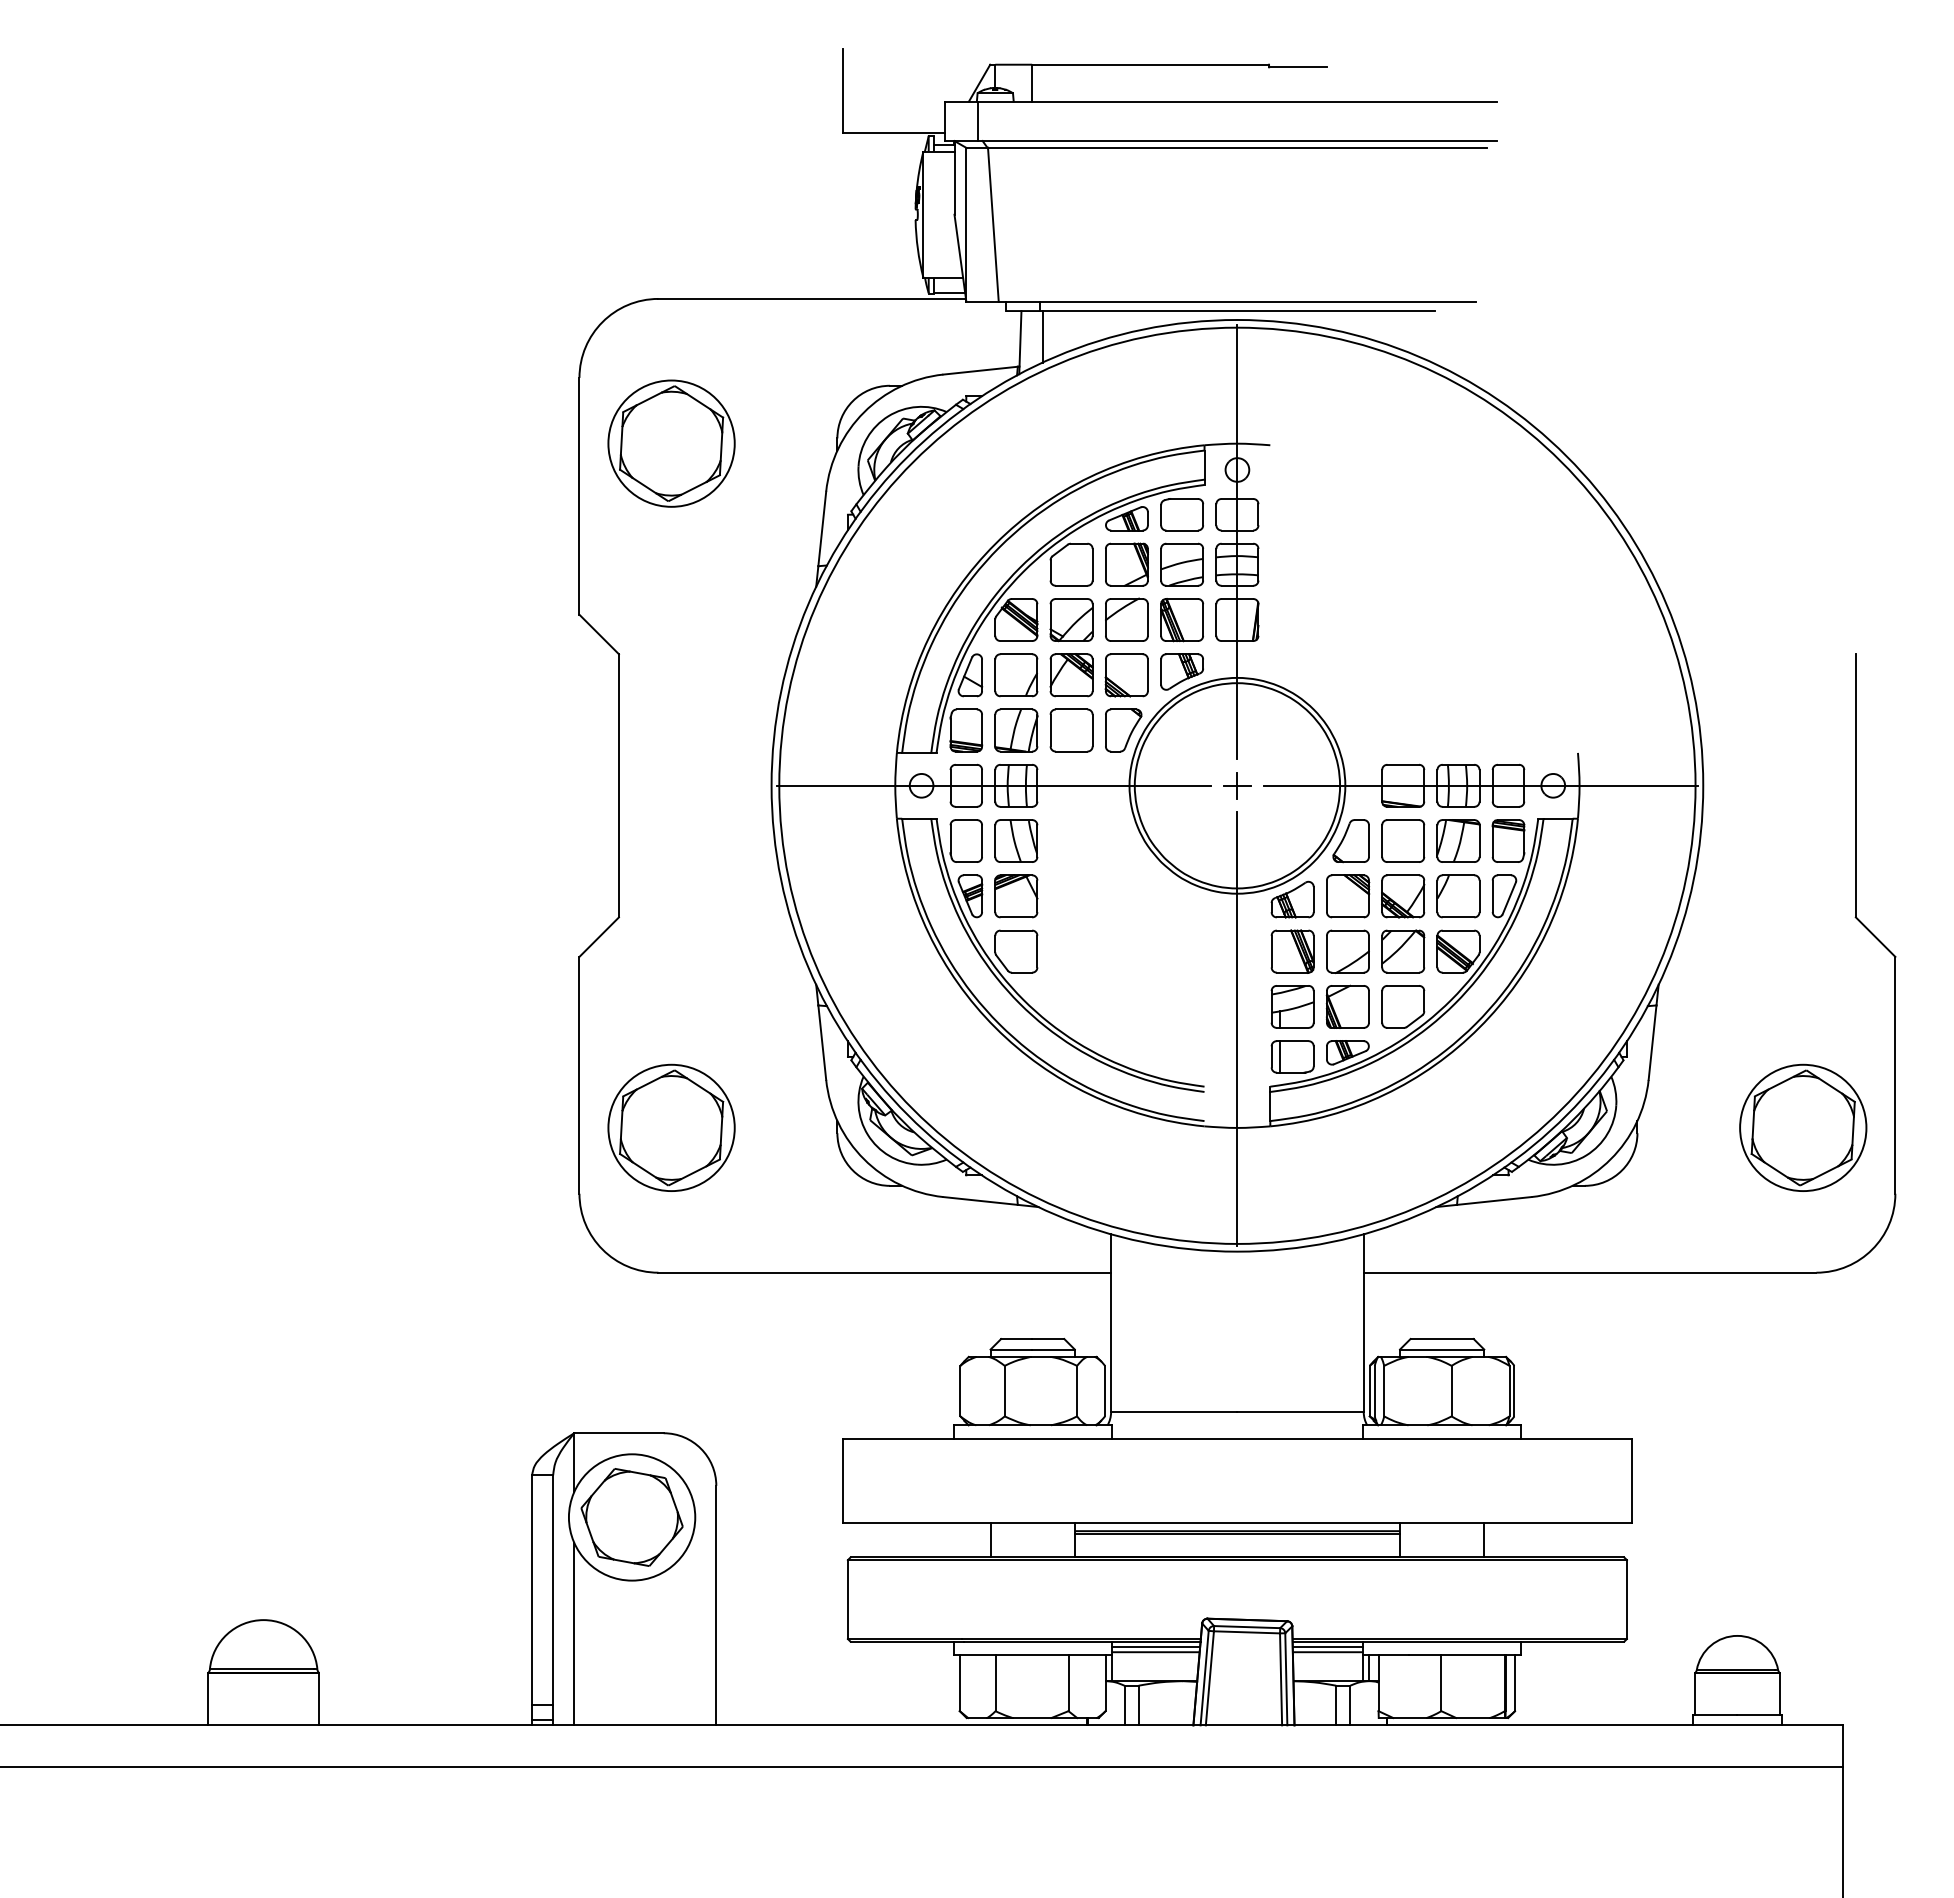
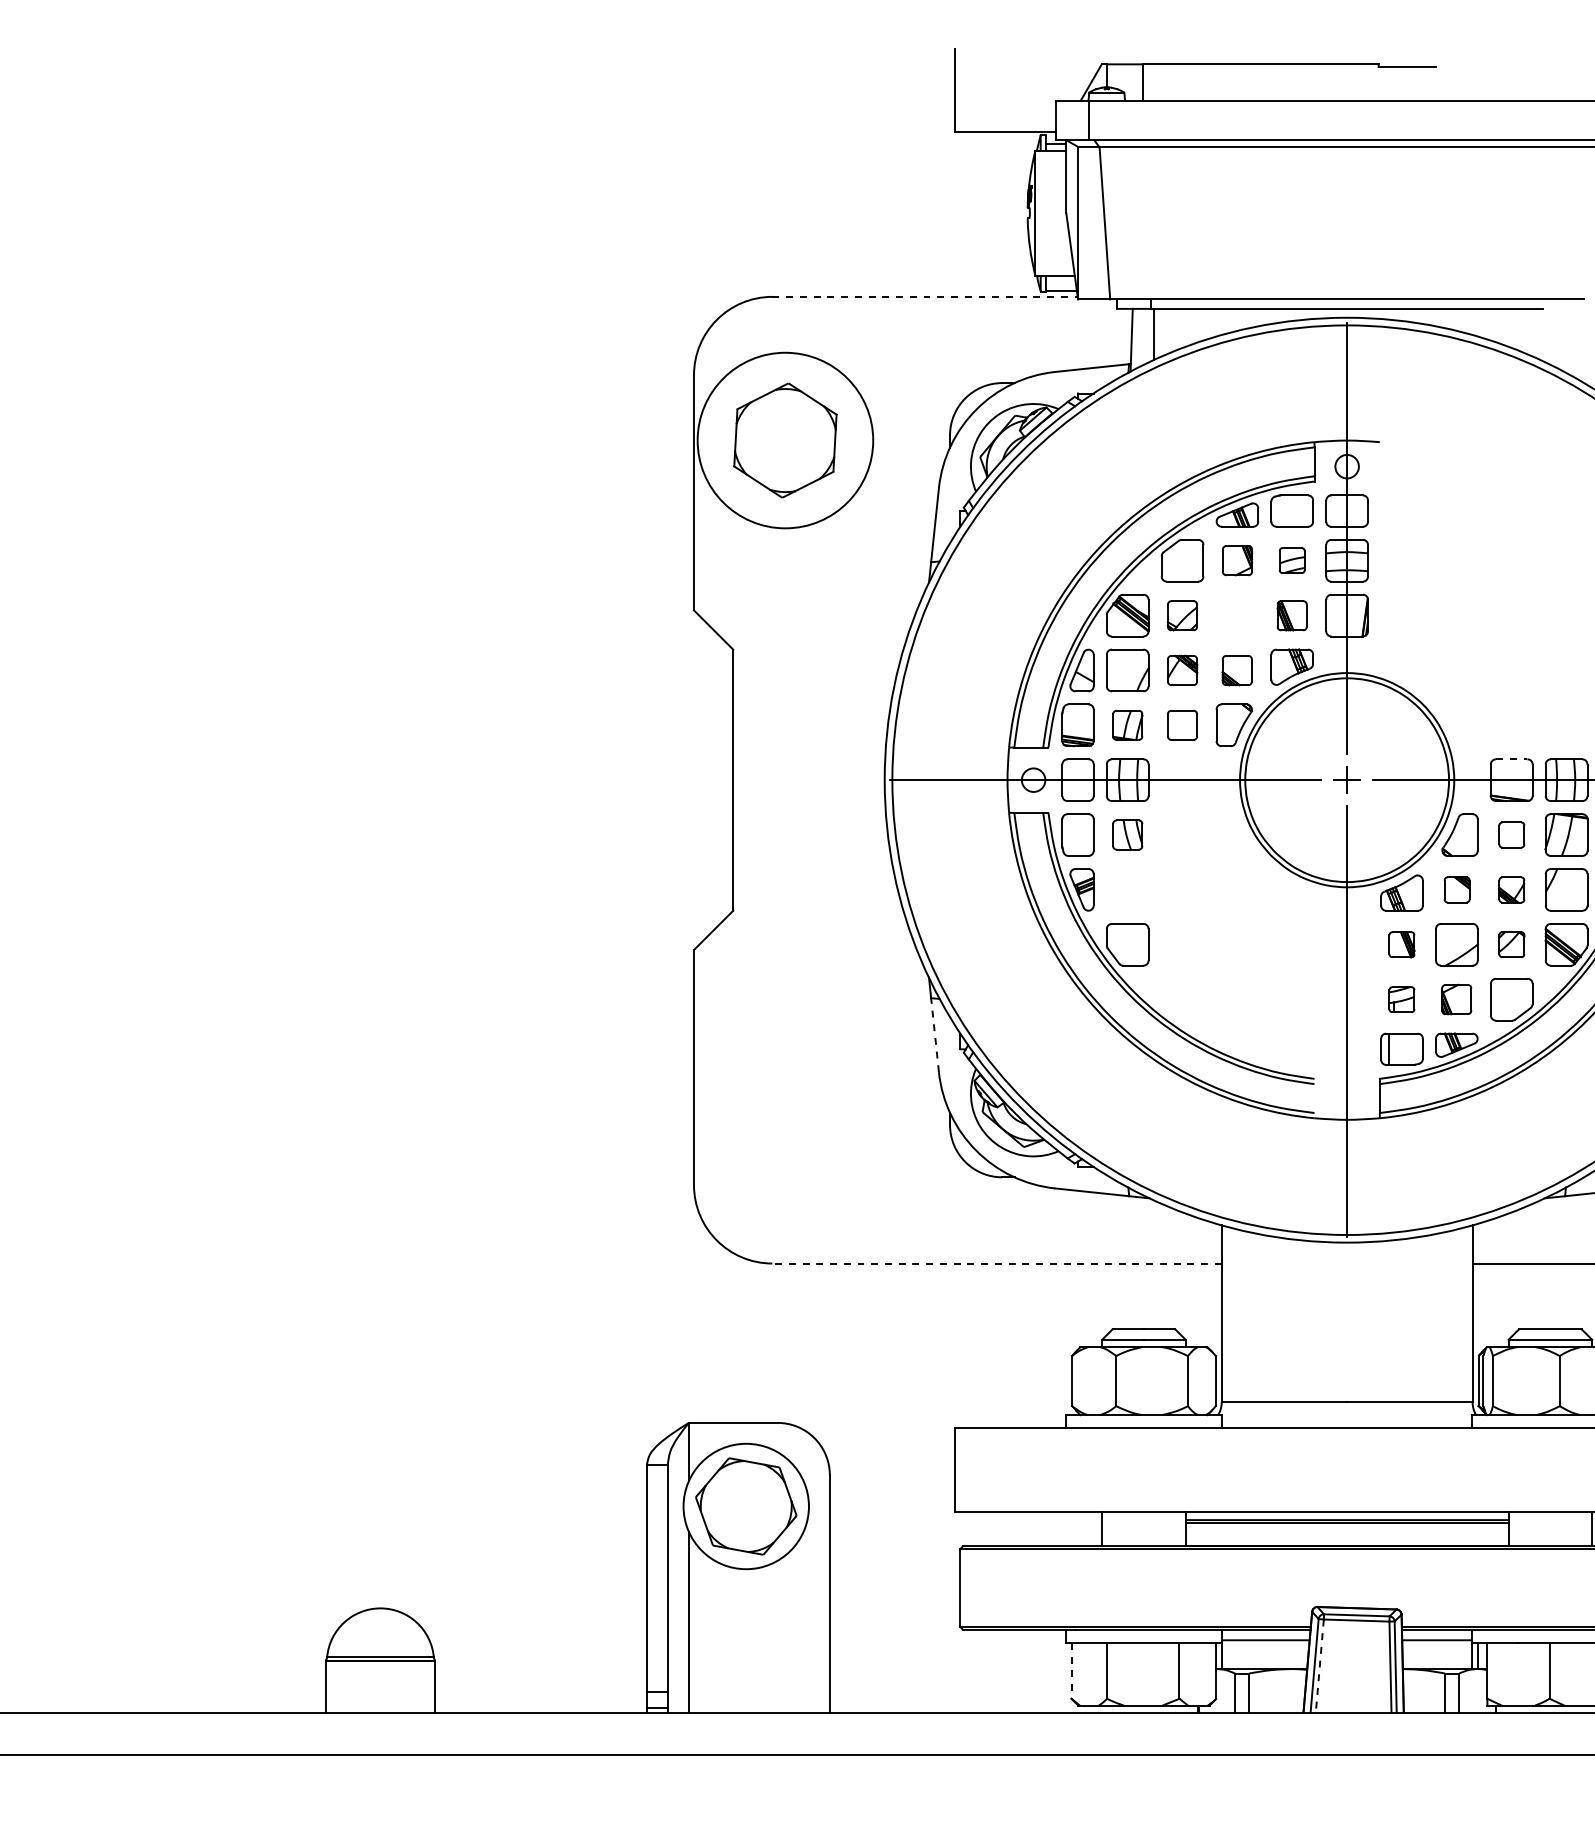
line: (812, 298) -> (925, 296), solid -> dashed
circle: (671, 443) -> (785, 440), size x1.4
part: (1126, 564) -> (1237, 560), size x0.7
part: (1181, 564) -> (1291, 560), size x0.6
part: (1126, 619) -> (1237, 615), removed
part: (1071, 620) -> (1182, 616), size x0.7
part: (1181, 620) -> (1291, 616), size x0.7
part: (1071, 675) -> (1182, 670), size x0.7
part: (1126, 675) -> (1237, 670), size x0.7
part: (1016, 730) -> (1127, 725), size x0.7
part: (1071, 730) -> (1182, 725), size x0.7
line: (1403, 764) -> (1512, 759), solid -> dashed
part: (1016, 840) -> (1127, 834), size x0.7
part: (1403, 840) -> (1512, 834), size x0.6
part: (1016, 896) -> (1127, 890), removed
part: (1348, 896) -> (1457, 890), size x0.6
part: (1403, 896) -> (1512, 890), size x0.6
part: (1292, 951) -> (1401, 944), size x0.6
part: (1403, 951) -> (1512, 944), size x0.6
part: (1292, 1006) -> (1401, 999), size x0.6
part: (1347, 1006) -> (1456, 999), size x0.7
line: (822, 1042) -> (935, 1035), solid -> dashed
part: (671, 1127) -> (785, 1119), removed
line: (884, 1272) -> (996, 1263), solid -> dashed
line: (1155, 1646) -> (1265, 1634), removed
line: (1327, 1646) -> (1436, 1634), removed
line: (1209, 1678) -> (1319, 1666), solid -> dashed
line: (959, 1683) -> (1071, 1671), solid -> dashed

